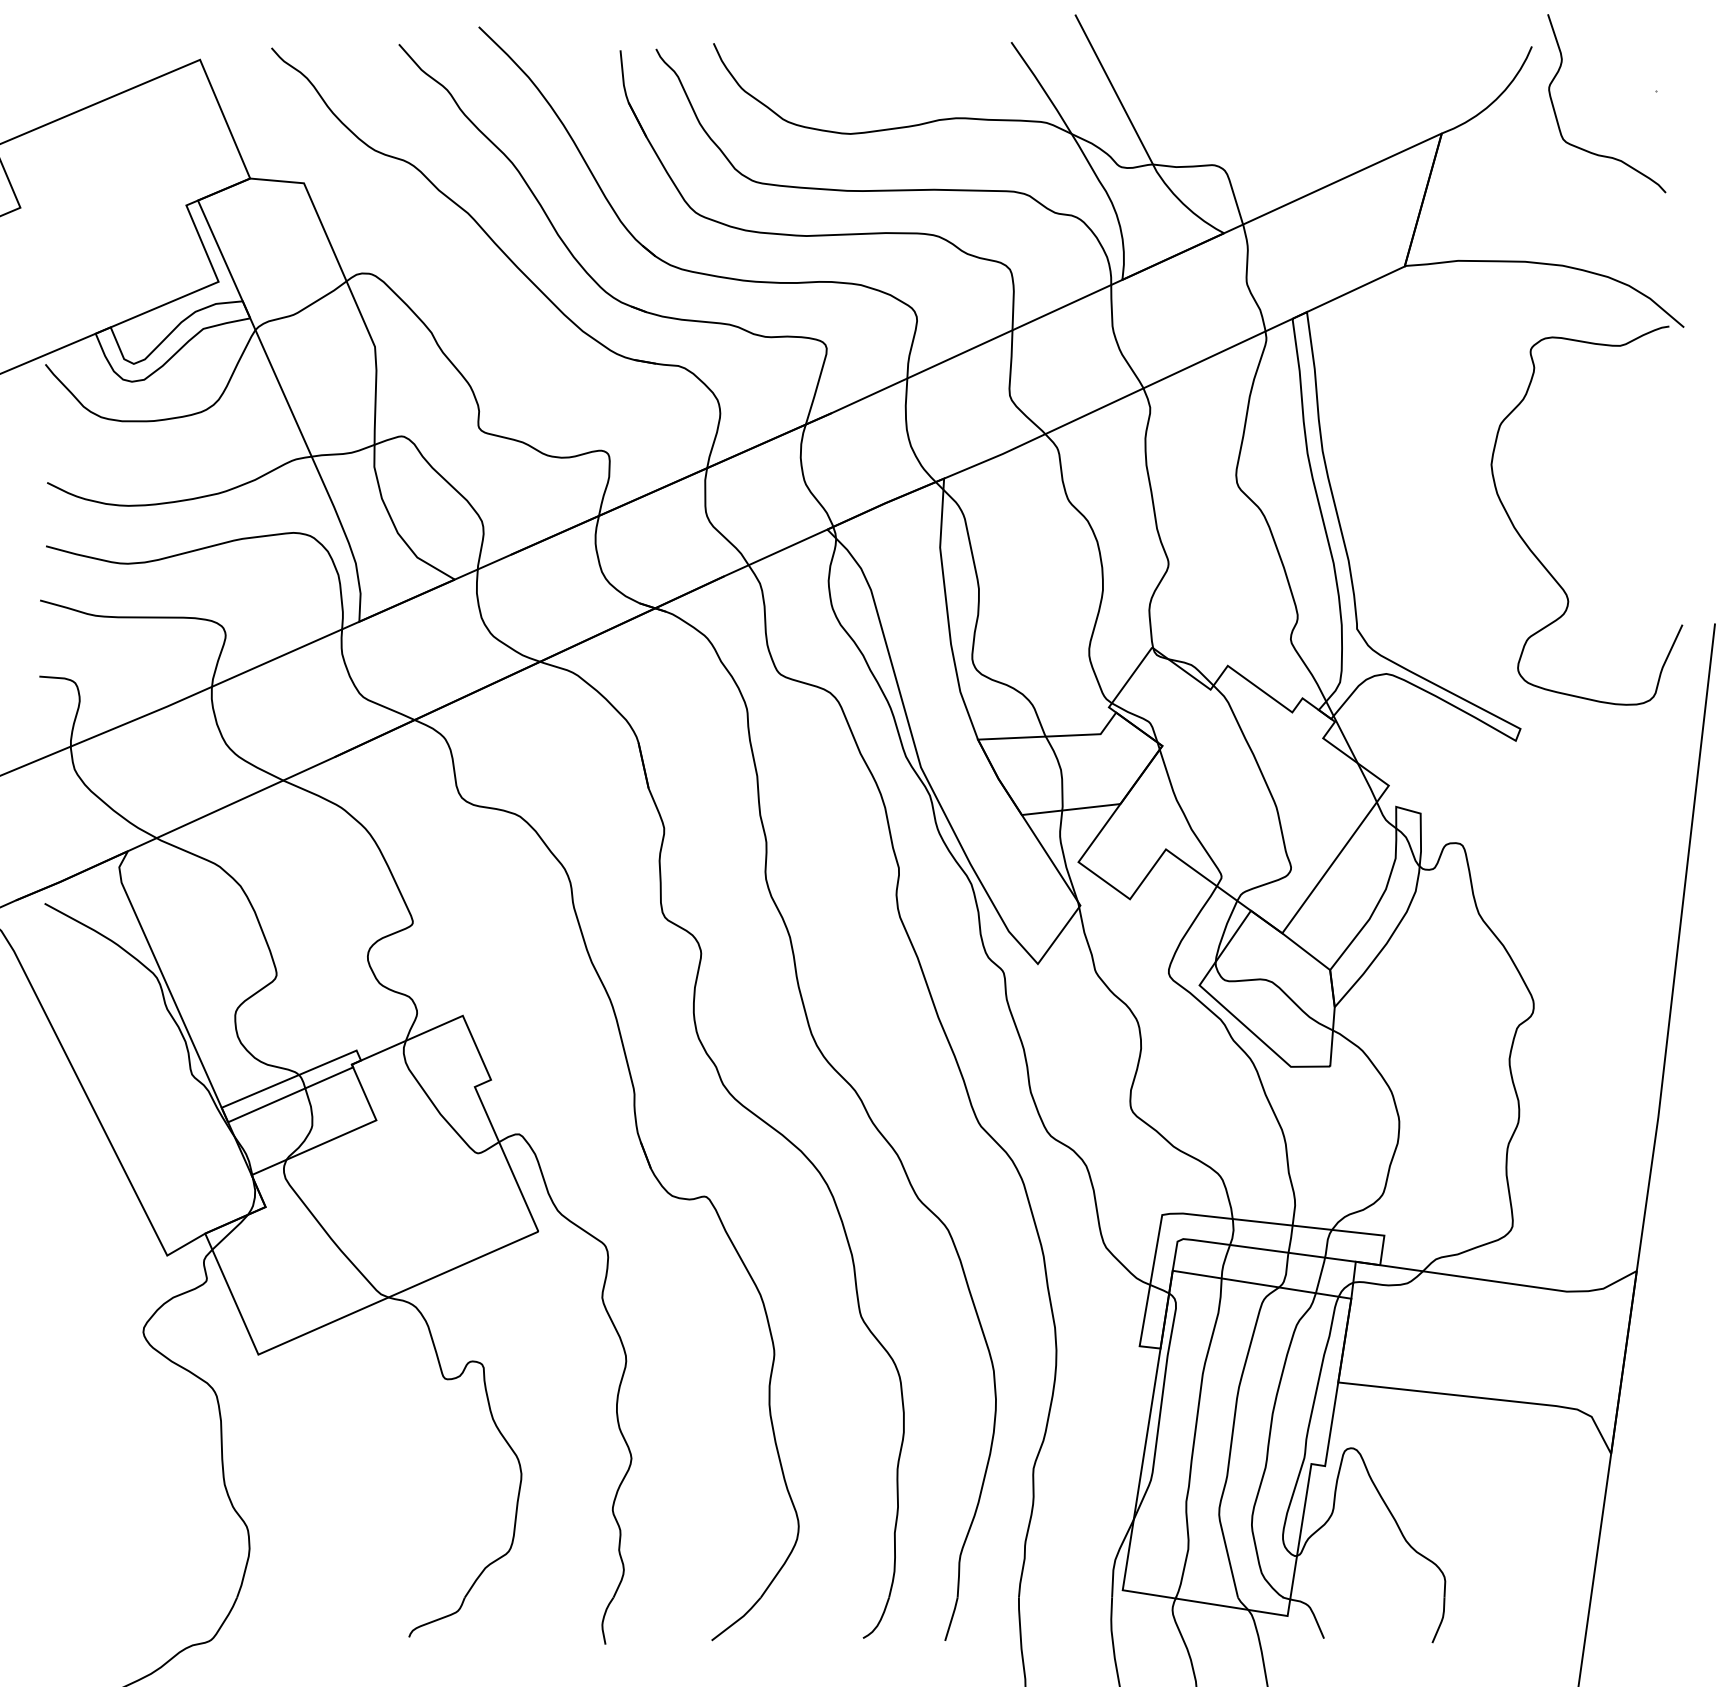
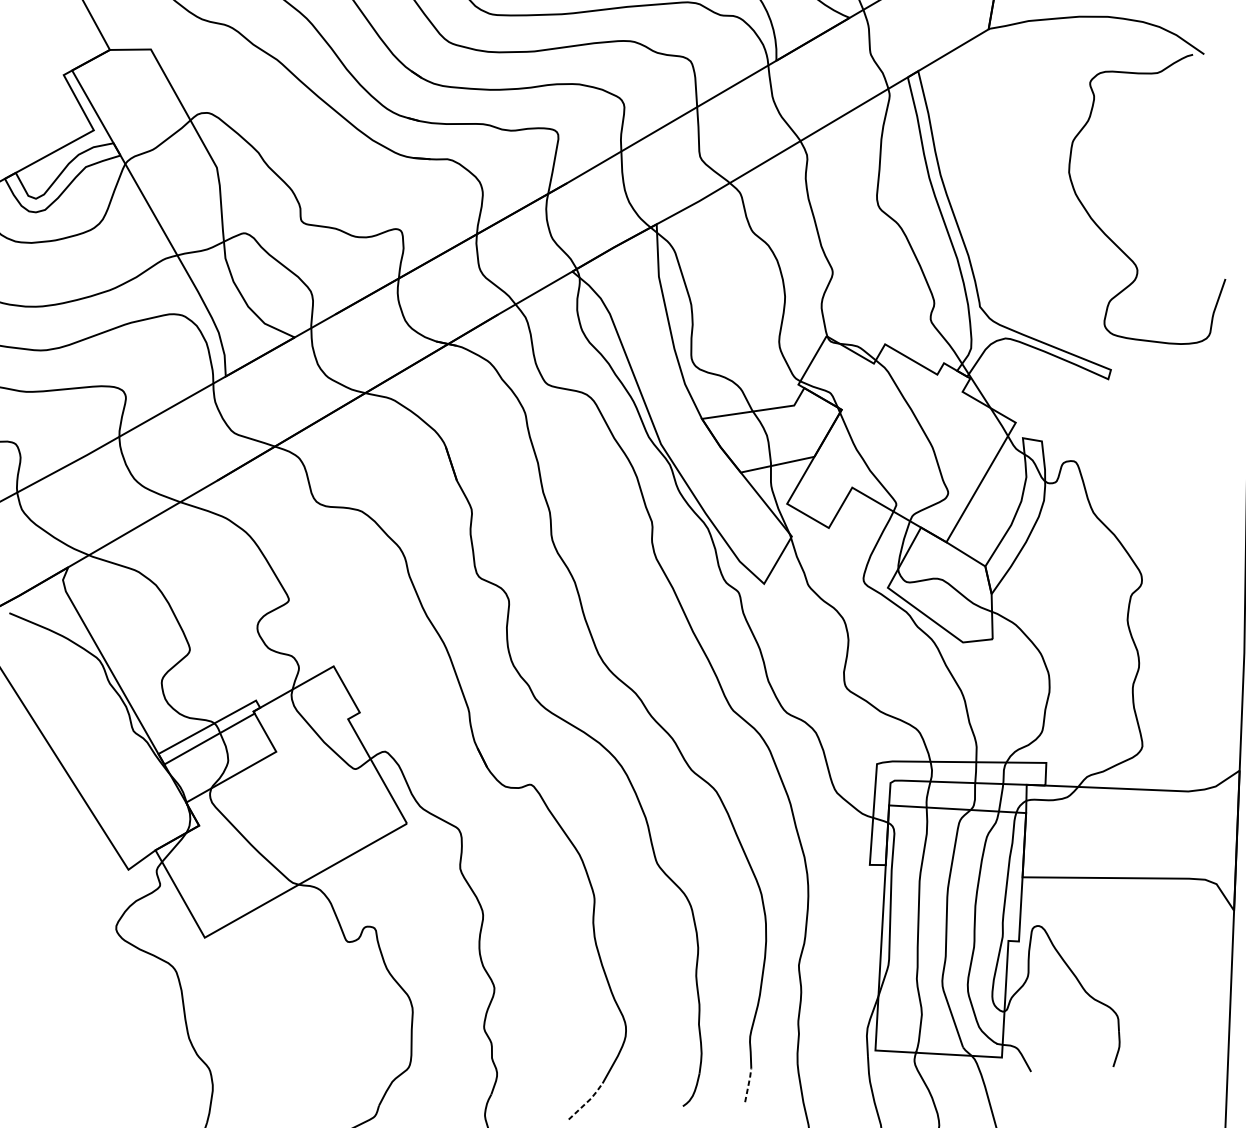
line: (952, 1618) -> (748, 1084), solid -> dashed
line: (738, 1619) -> (587, 1101), solid -> dashed

